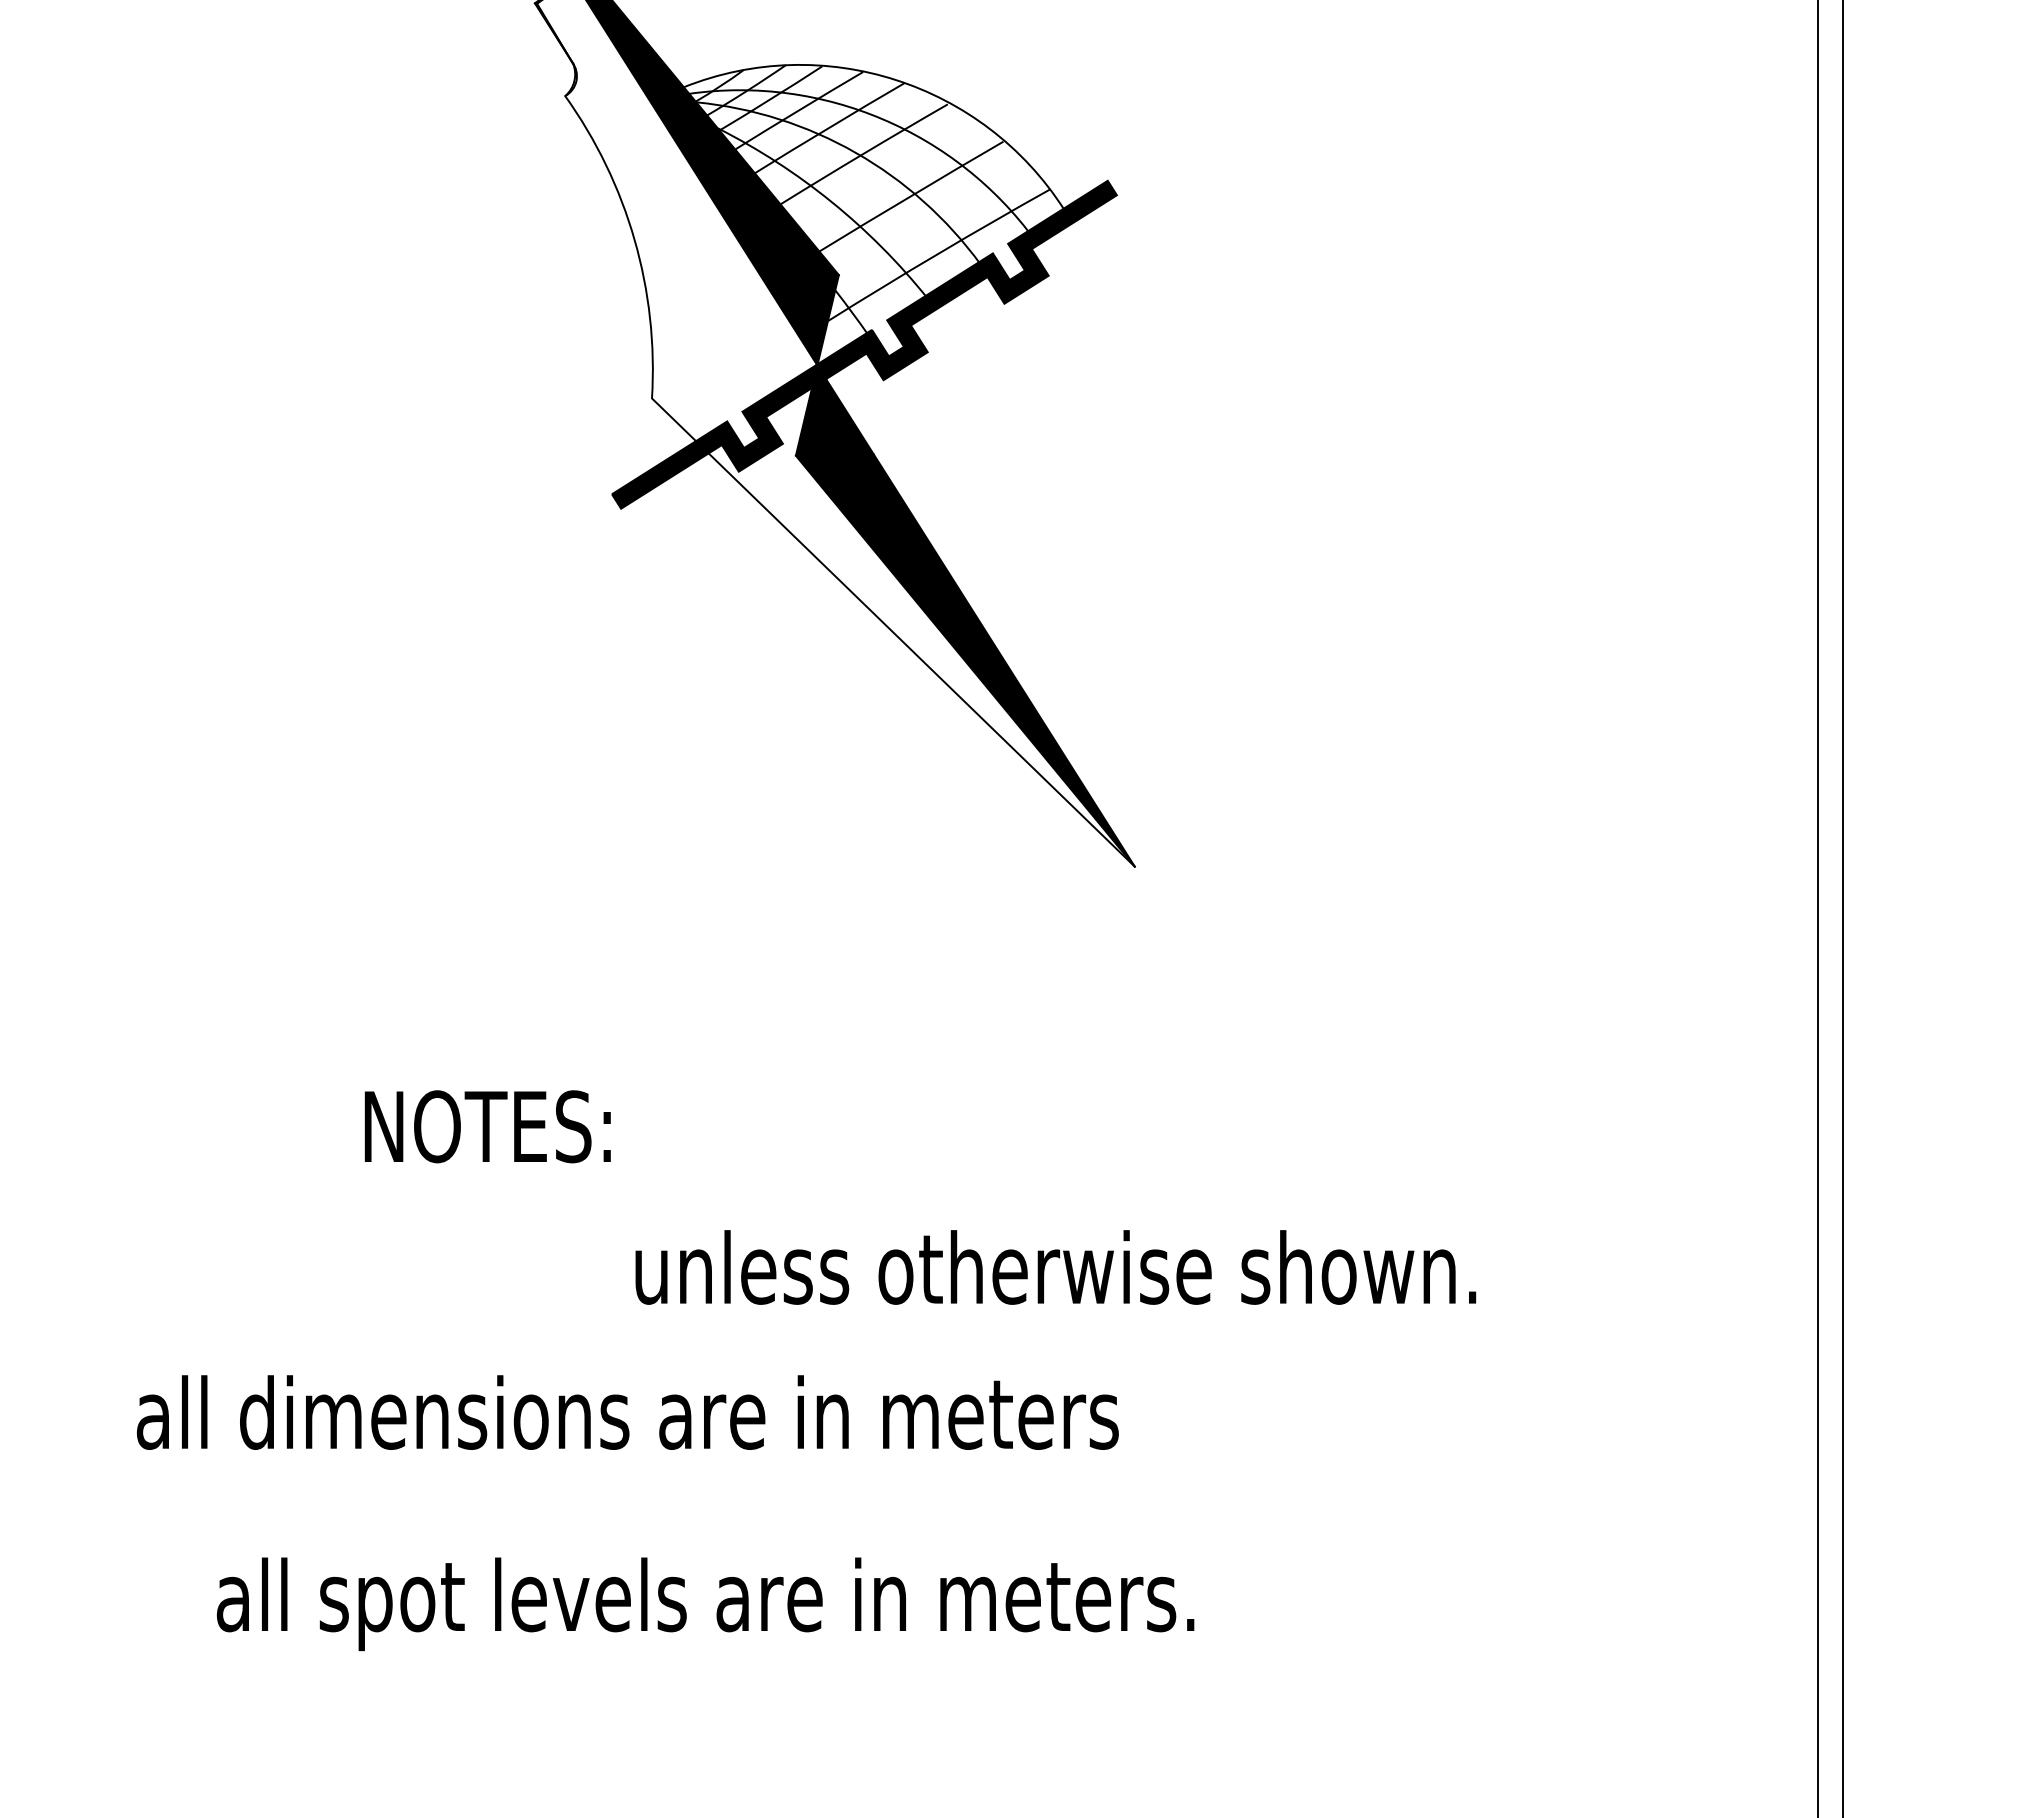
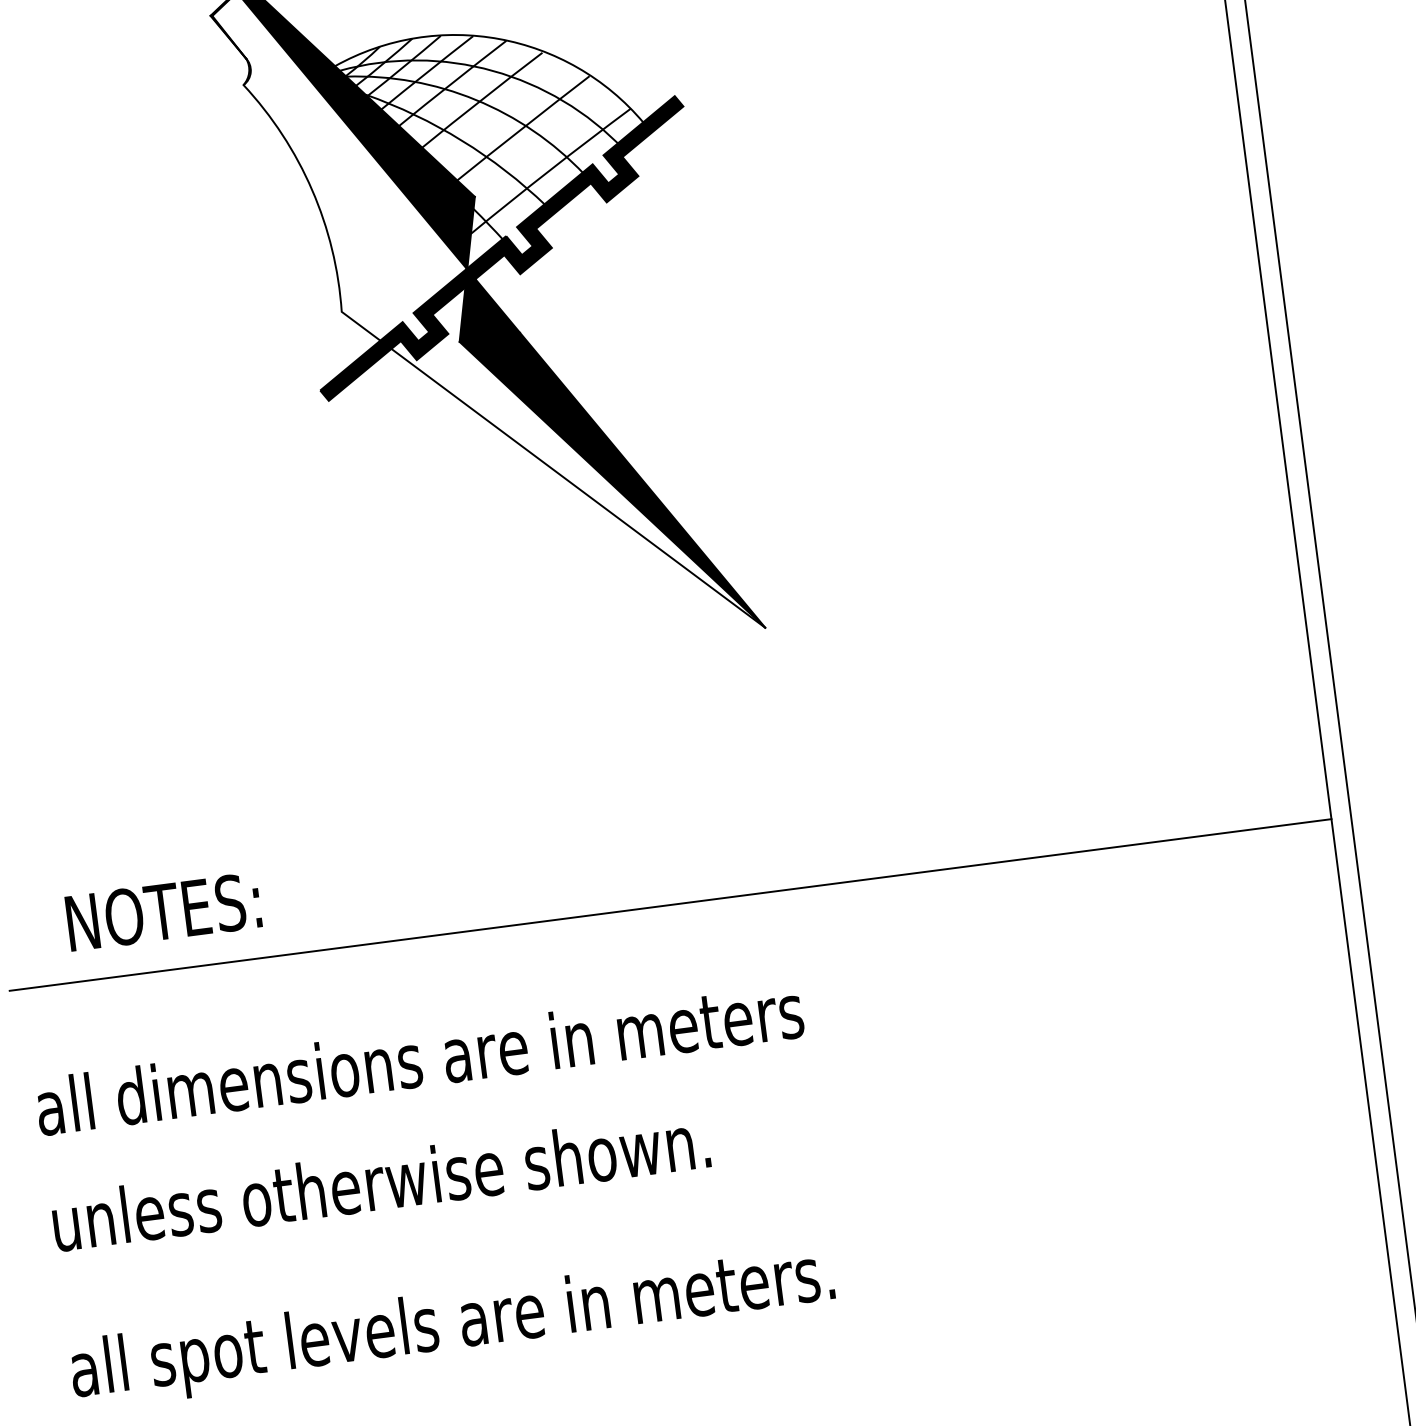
text: (487, 1126) -> (163, 911), moved
line: (969, 1201) -> (670, 905), added
text: (1055, 1267) -> (380, 1181), moved
text: (627, 1412) -> (419, 1058), moved
text: (705, 1604) -> (452, 1327), moved

